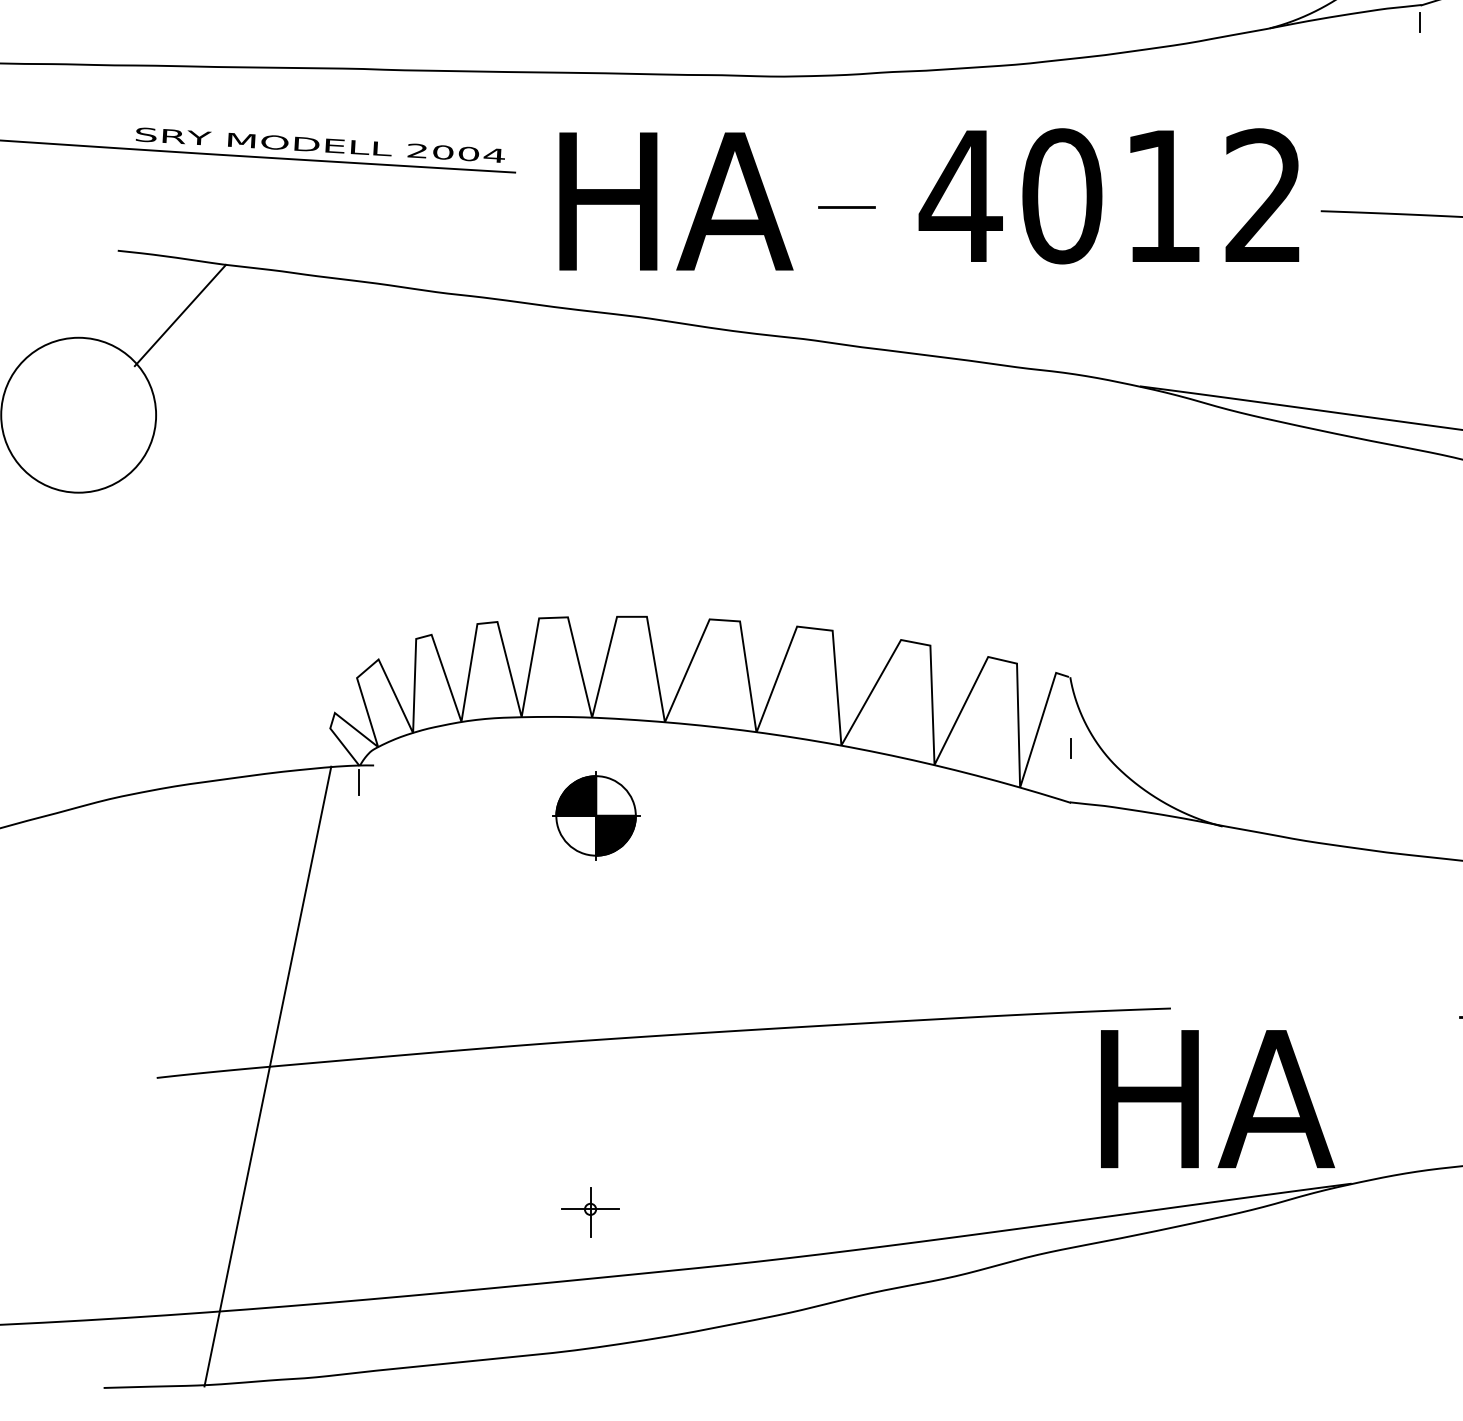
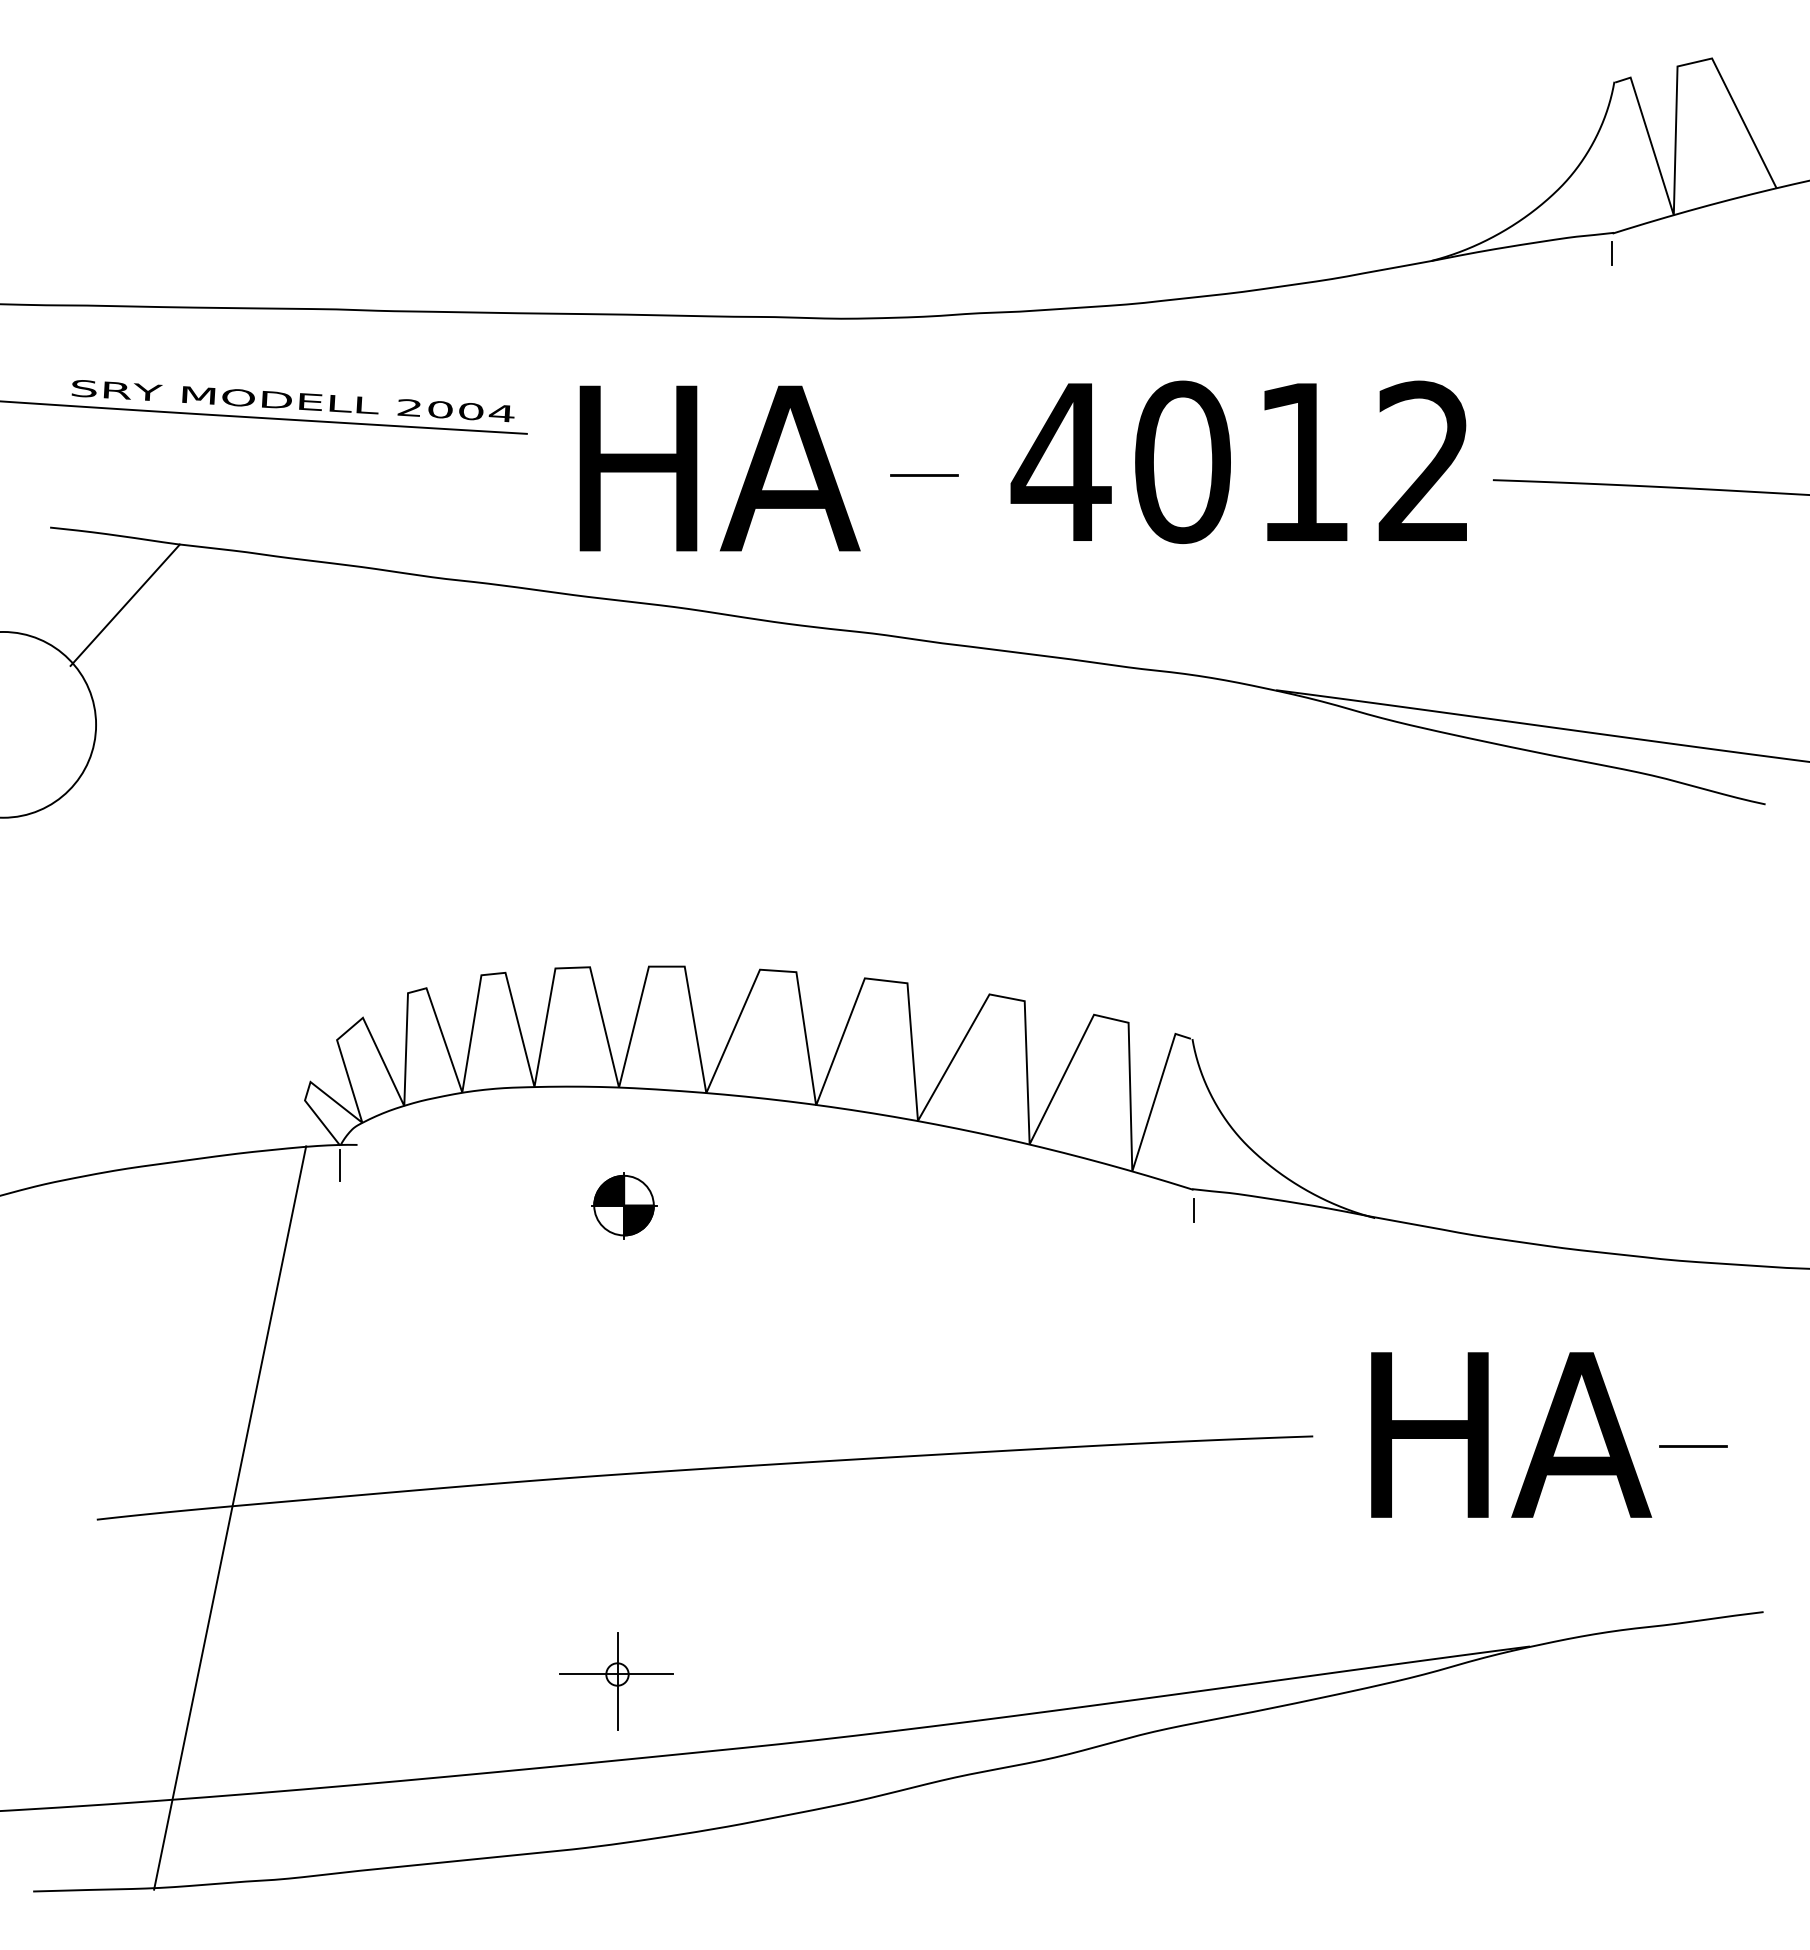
line: (1071, 748) -> (1193, 1210), moved
part: (596, 815) -> (624, 1205), size x0.62
text: (1217, 1098) -> (1511, 1434), moved
part: (590, 1212) -> (616, 1681), size x1.67

